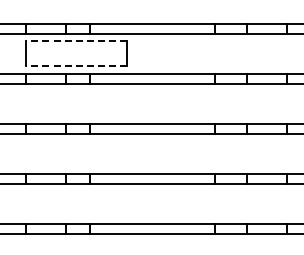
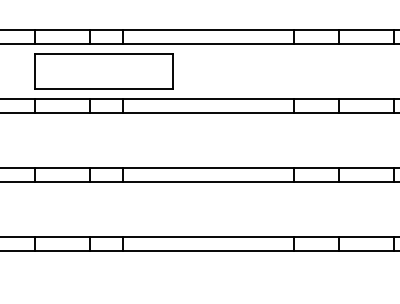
line: (75, 41) -> (102, 54), dashed -> solid
line: (75, 66) -> (102, 88), dashed -> solid

